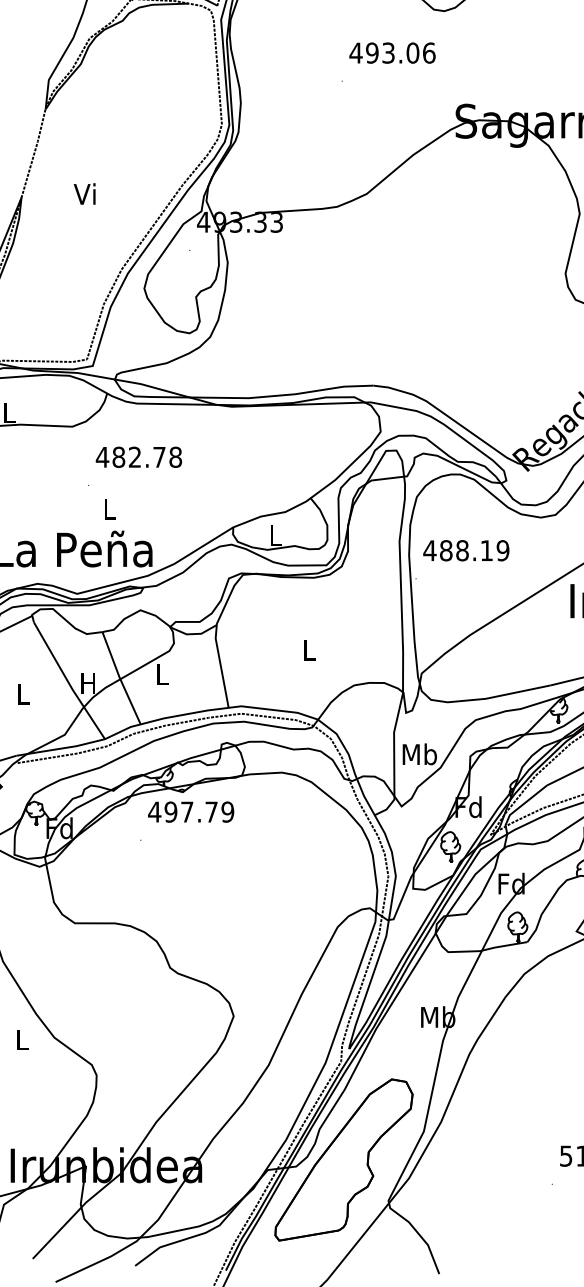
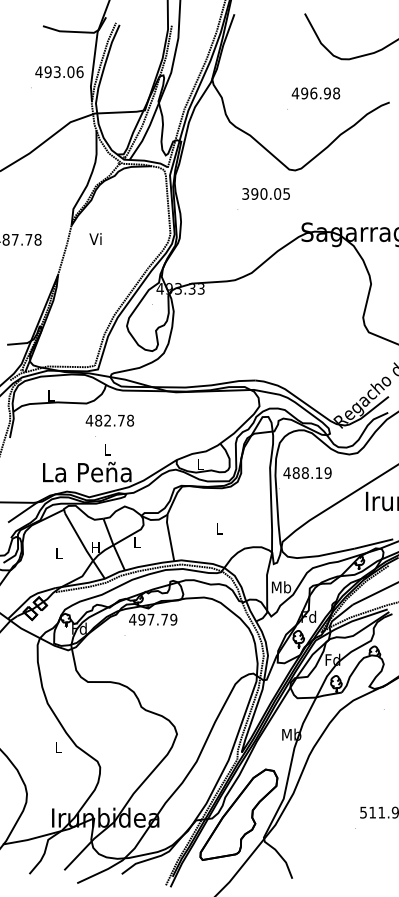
text: (391, 52) -> (265, 193), 493.06 -> 390.05
text: (84, 193) -> (95, 238), moved
text: (138, 456) -> (109, 420), moved

